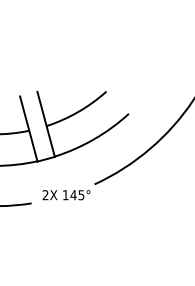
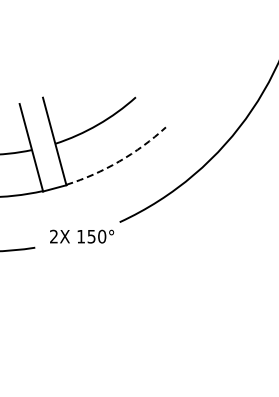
arc: (94, 139) -> (119, 161), solid -> dashed
text: (77, 195) -> (96, 236), 145° -> 150°

